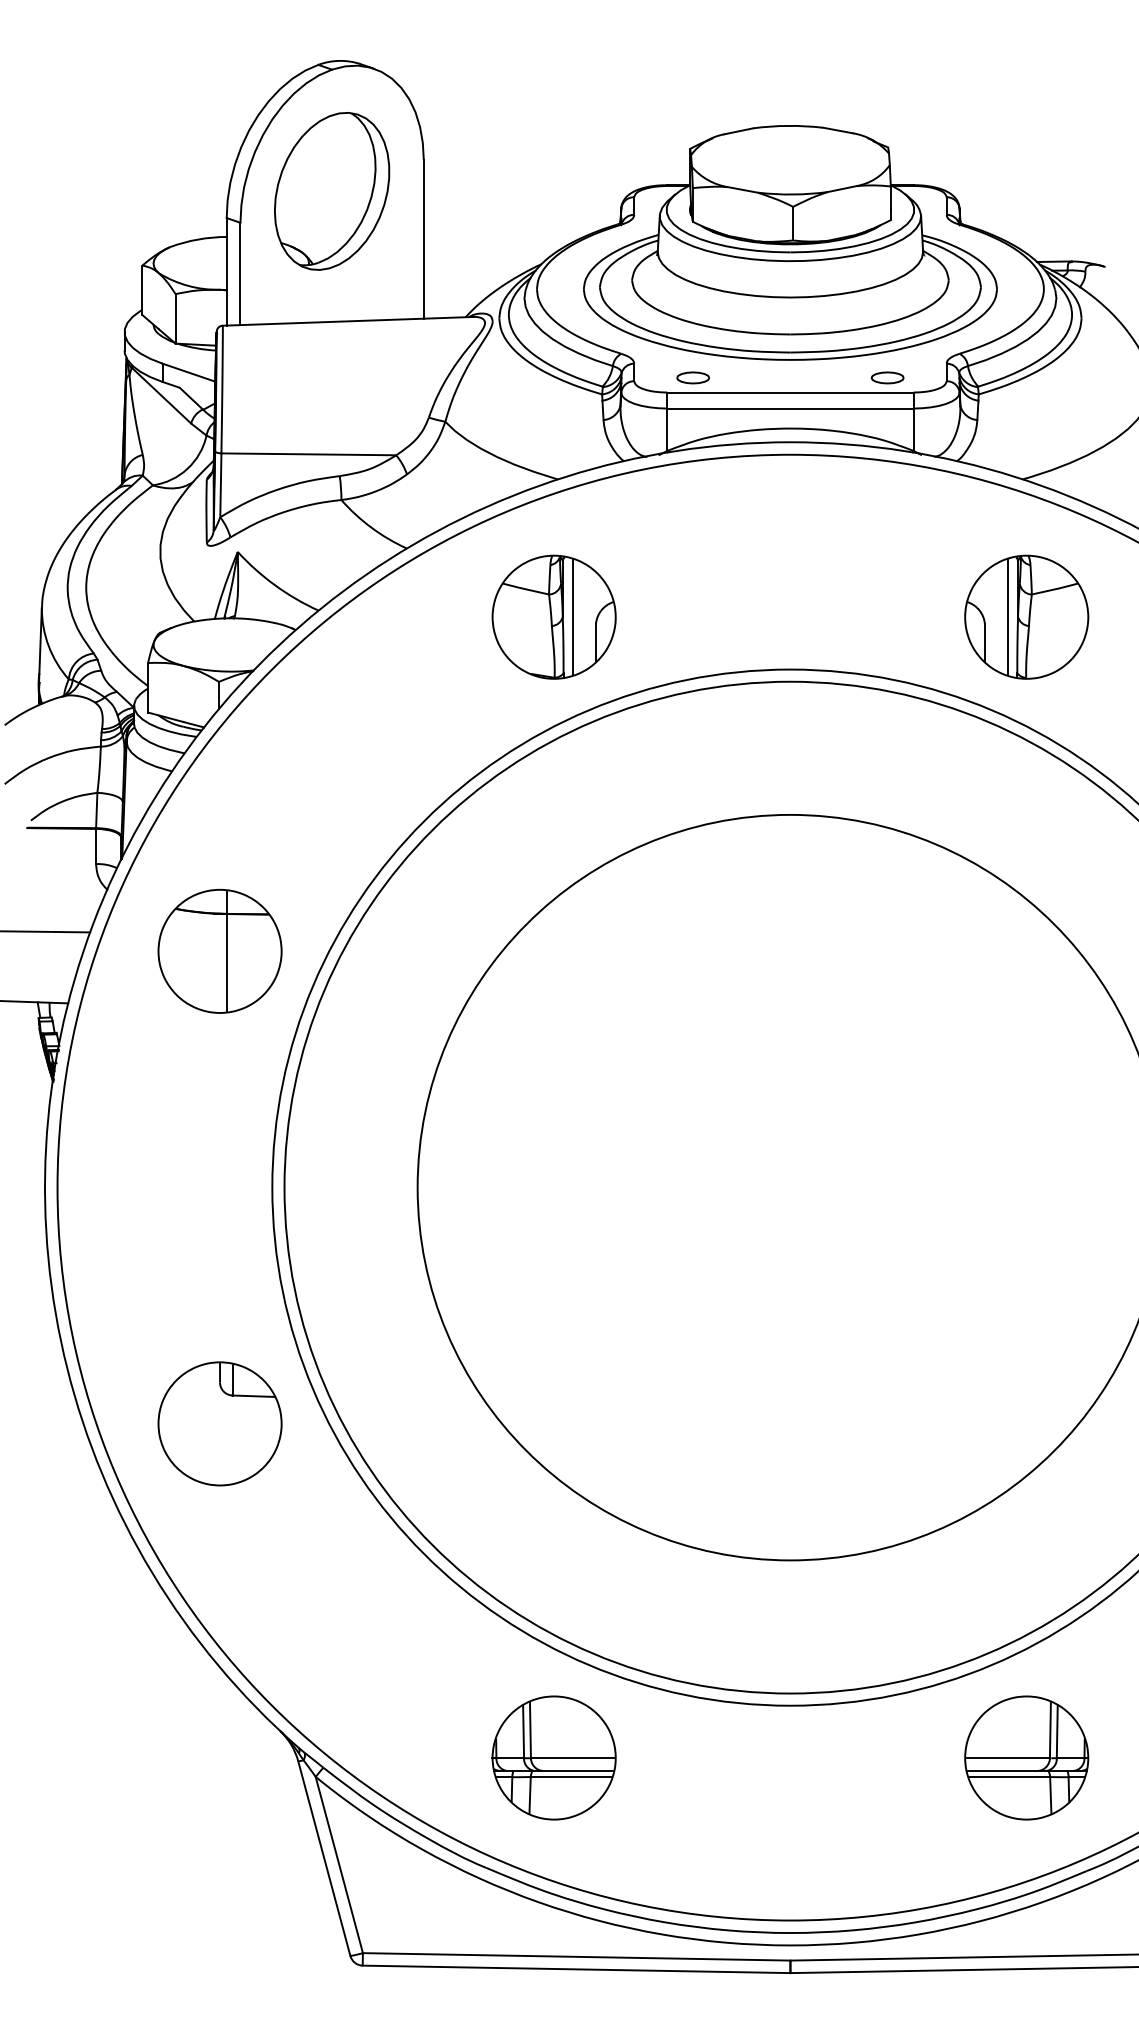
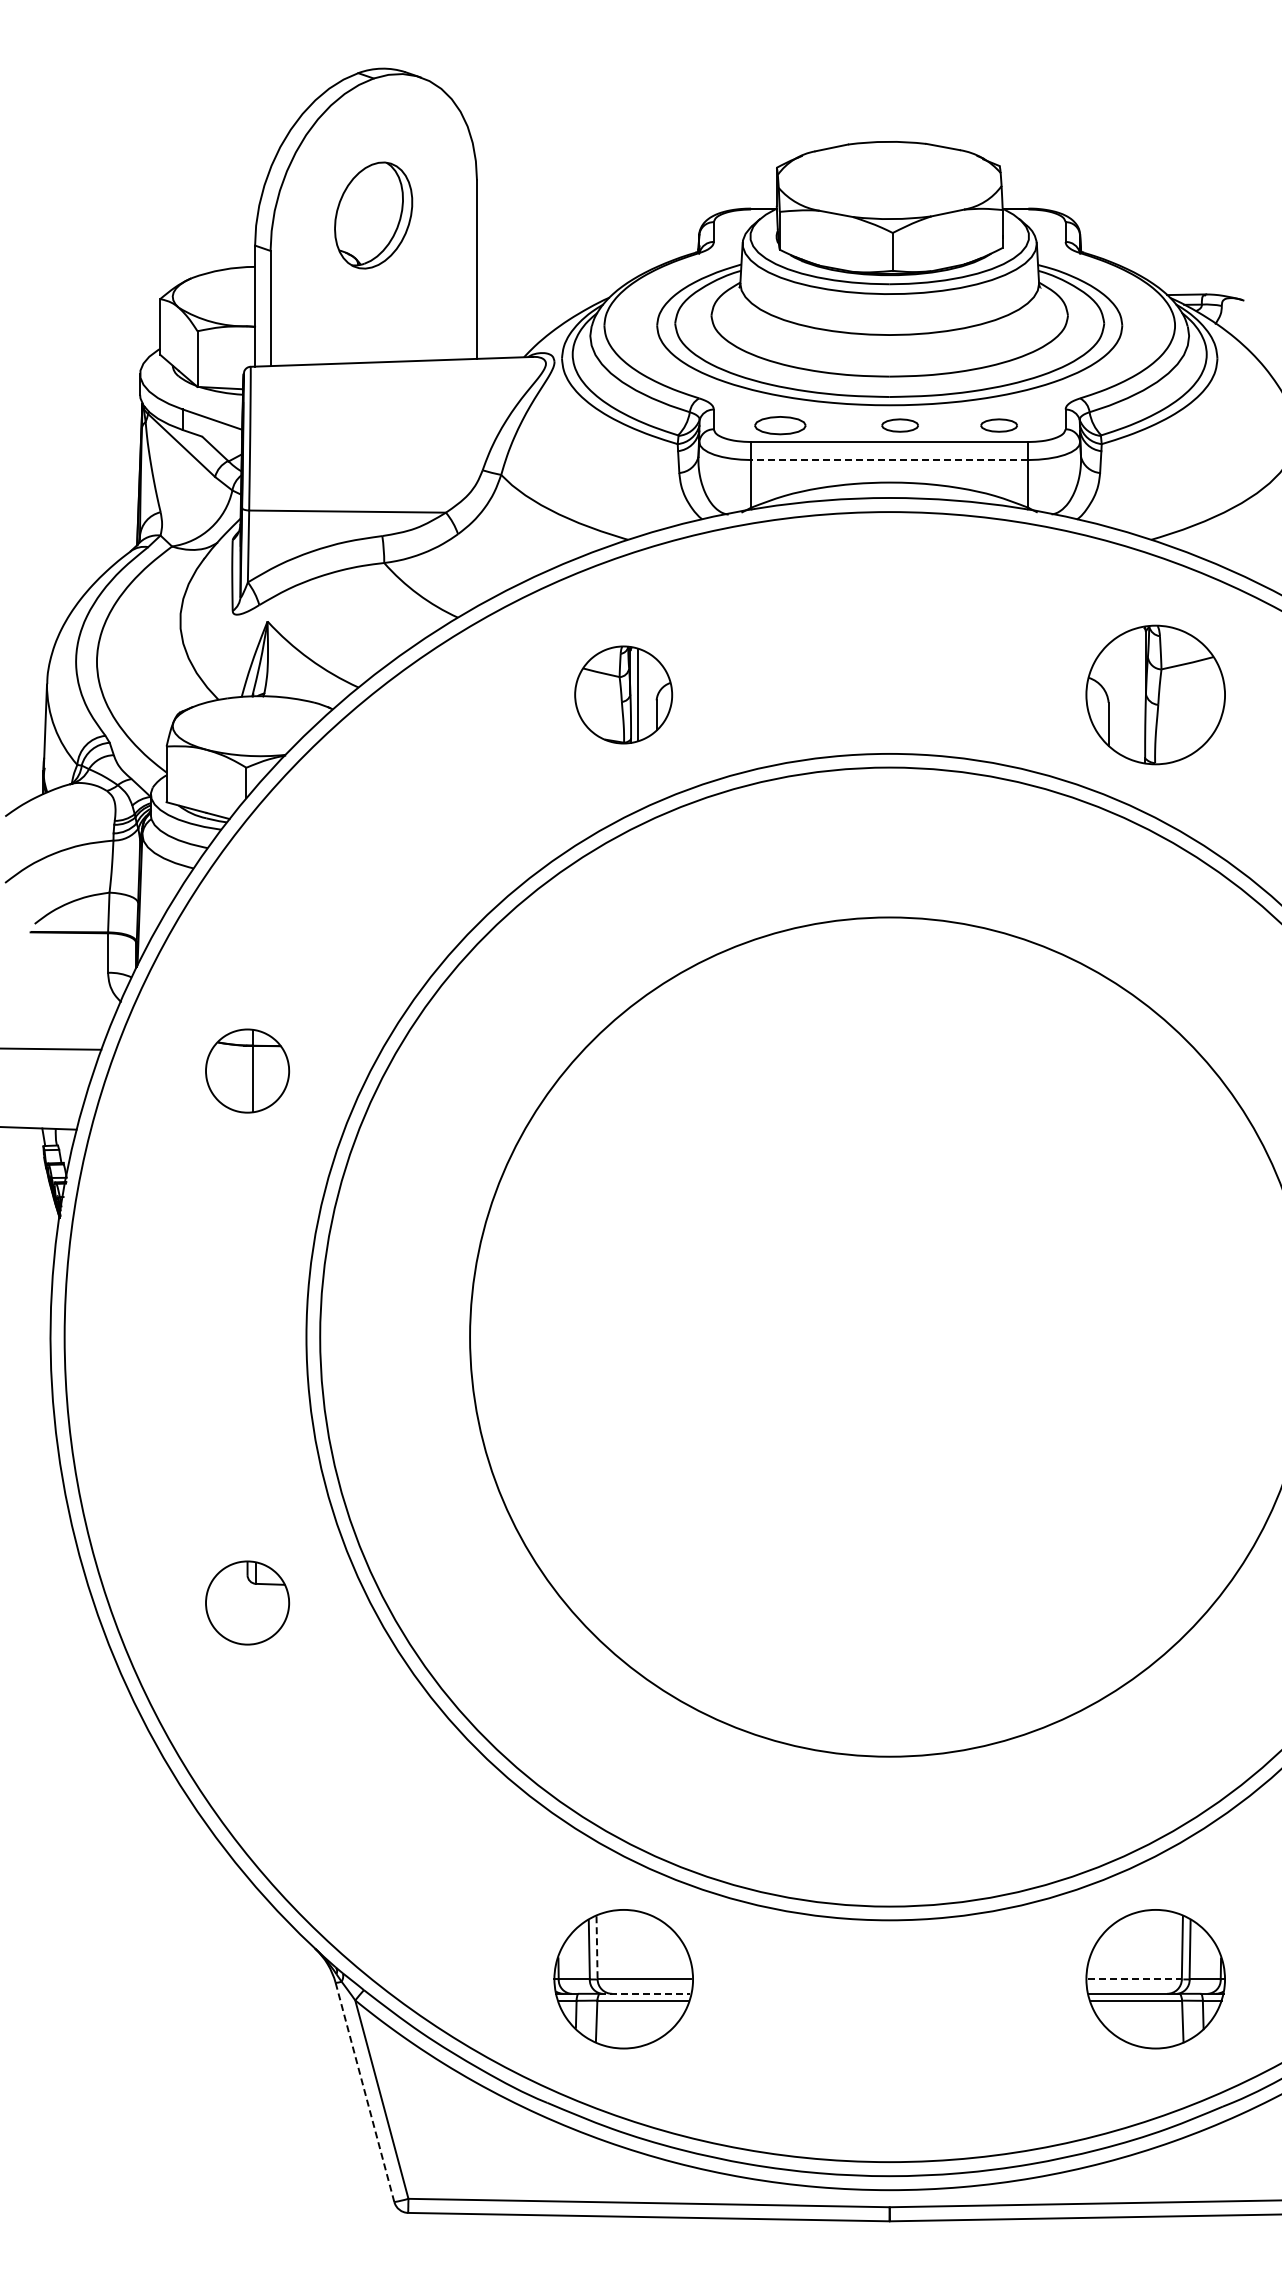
part: (331, 191) -> (373, 215), size x0.6
part: (692, 377) -> (779, 425), size x1.4
part: (799, 377) -> (899, 425), added
line: (790, 408) -> (889, 460), solid -> dashed
part: (553, 616) -> (623, 694), size x0.7
line: (1008, 616) -> (1135, 694), removed
part: (219, 950) -> (247, 1070), size x0.6
part: (219, 1423) -> (247, 1602), size x0.6
line: (530, 1729) -> (597, 1947), solid -> dashed
line: (1007, 1758) -> (1134, 1979), solid -> dashed
line: (573, 1770) -> (645, 1993), solid -> dashed
line: (324, 1858) -> (365, 2092), solid -> dashed

